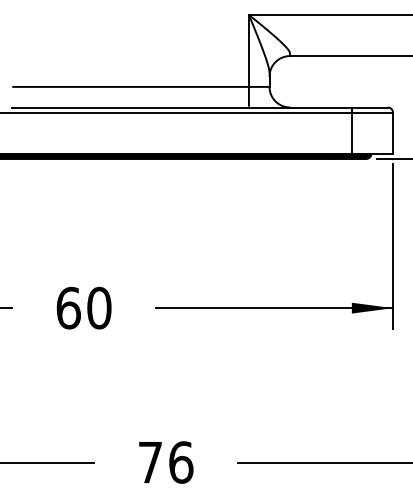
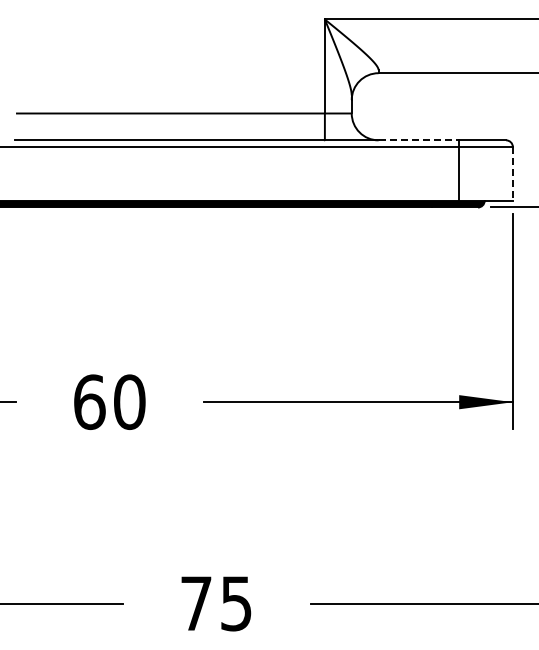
line: (321, 107) -> (419, 140), solid -> dashed
line: (392, 132) -> (512, 173), solid -> dashed
text: (181, 462) -> (236, 603), 76 -> 75

